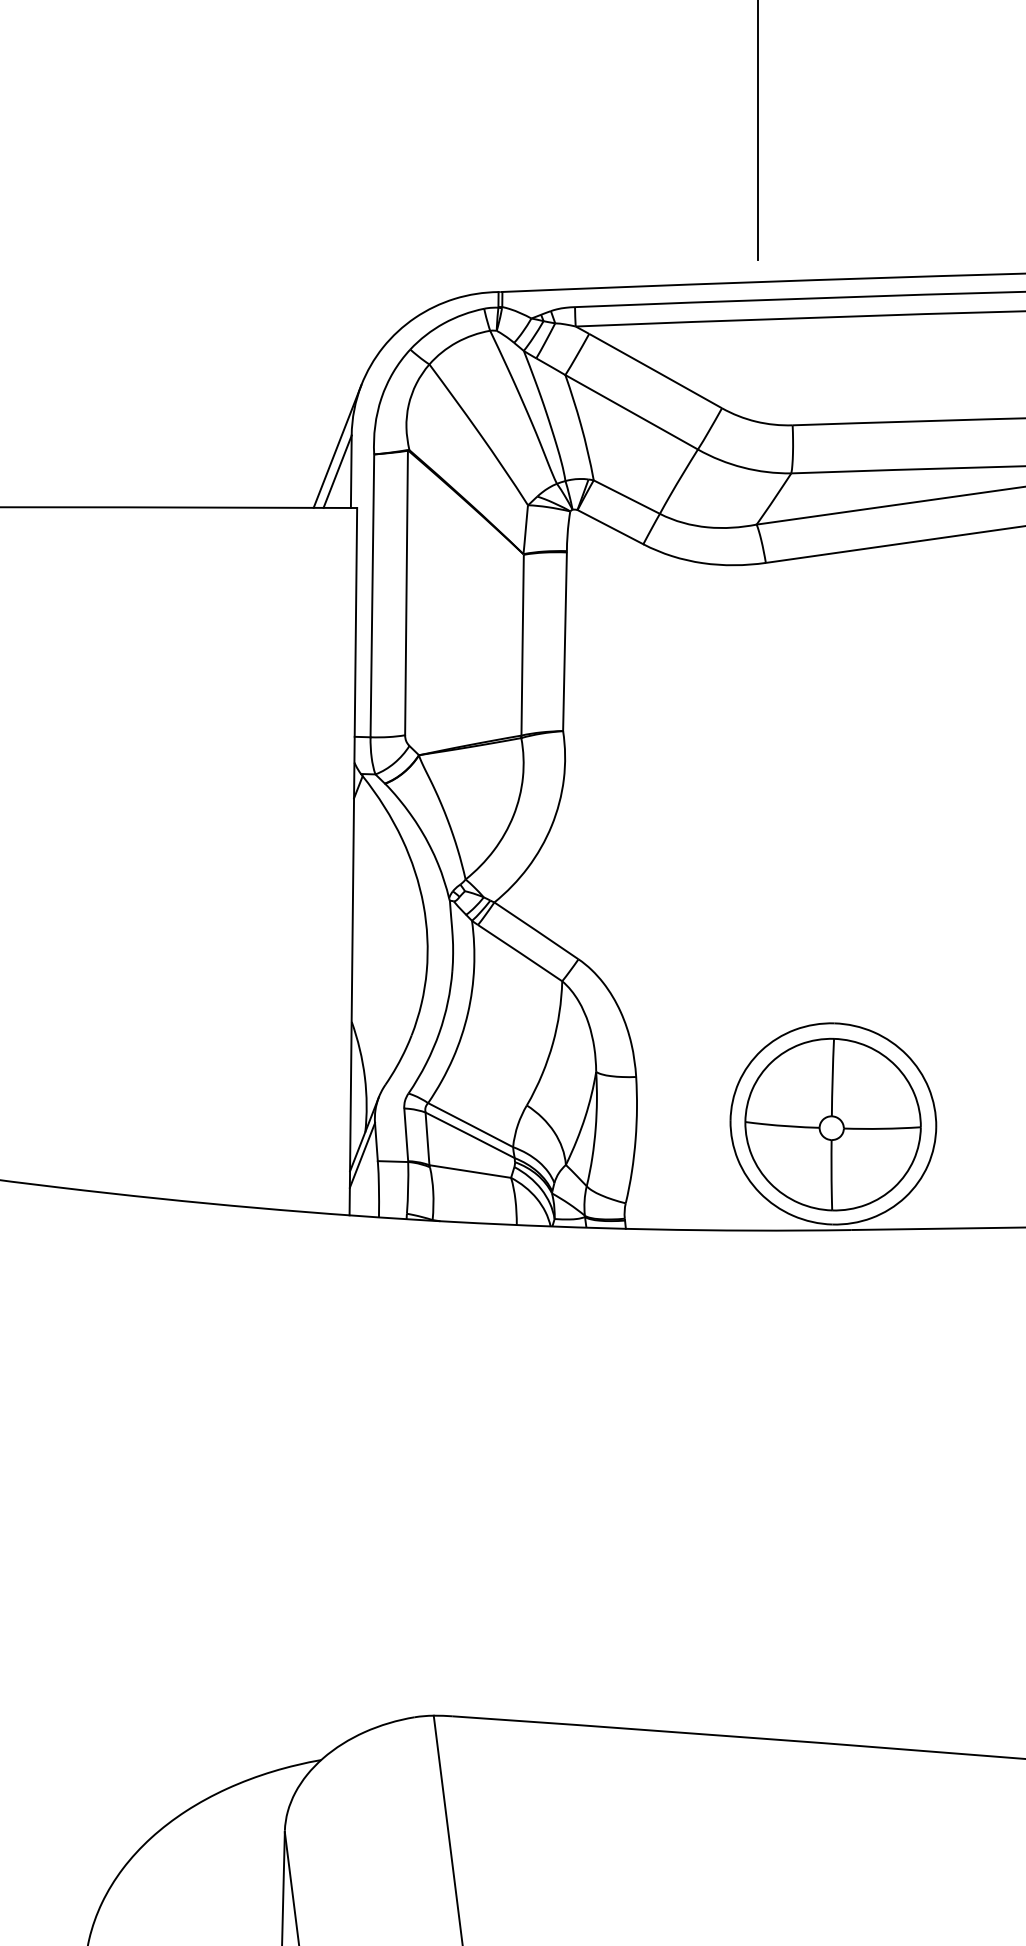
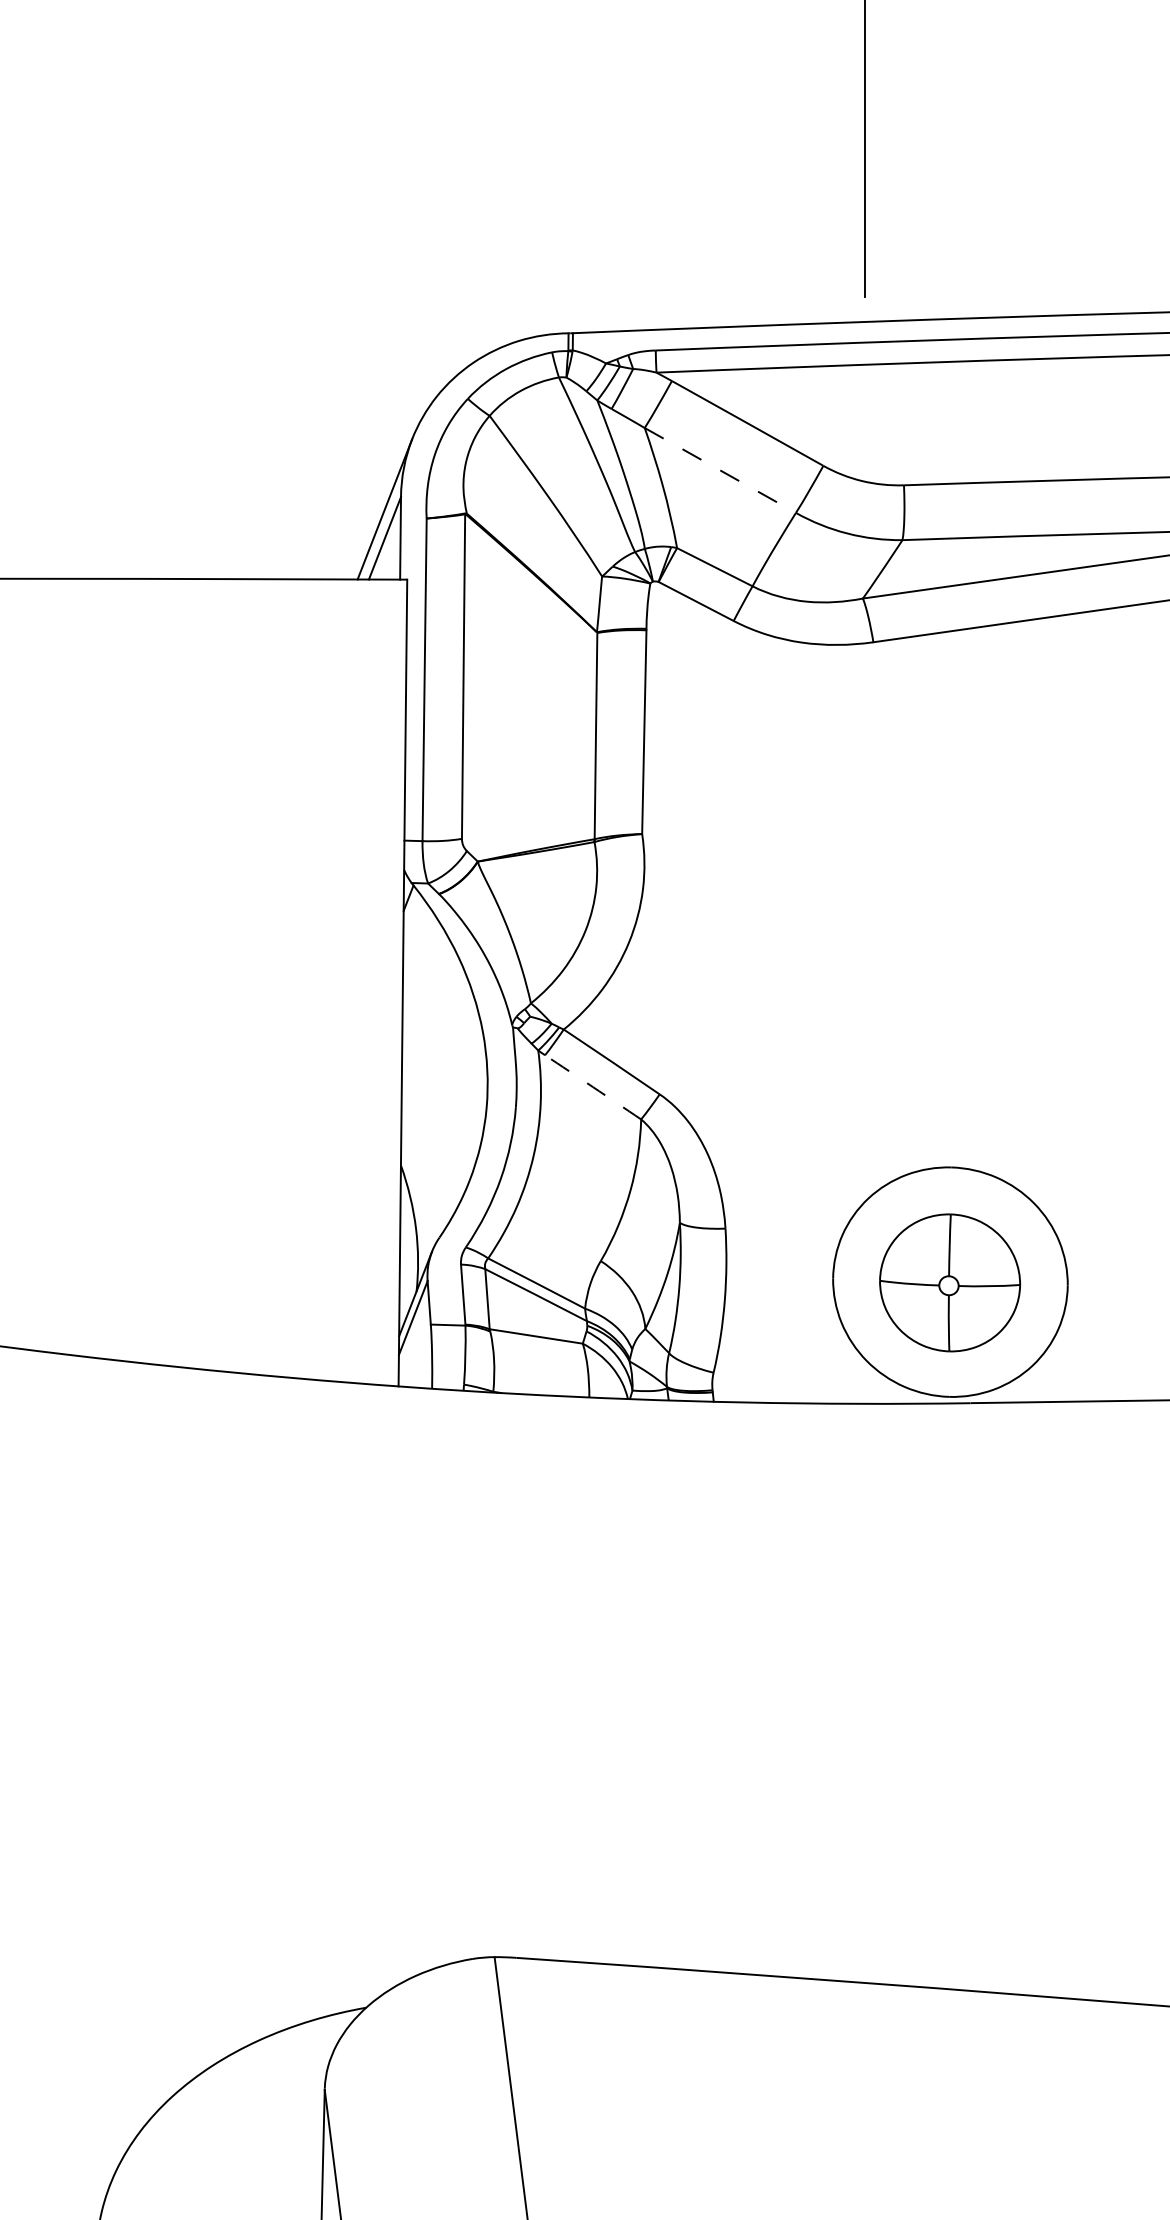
line: (632, 412) -> (721, 470), solid -> dashed
arc: (520, 953) -> (593, 1087), solid -> dashed
part: (832, 1124) -> (949, 1282), size x0.7

